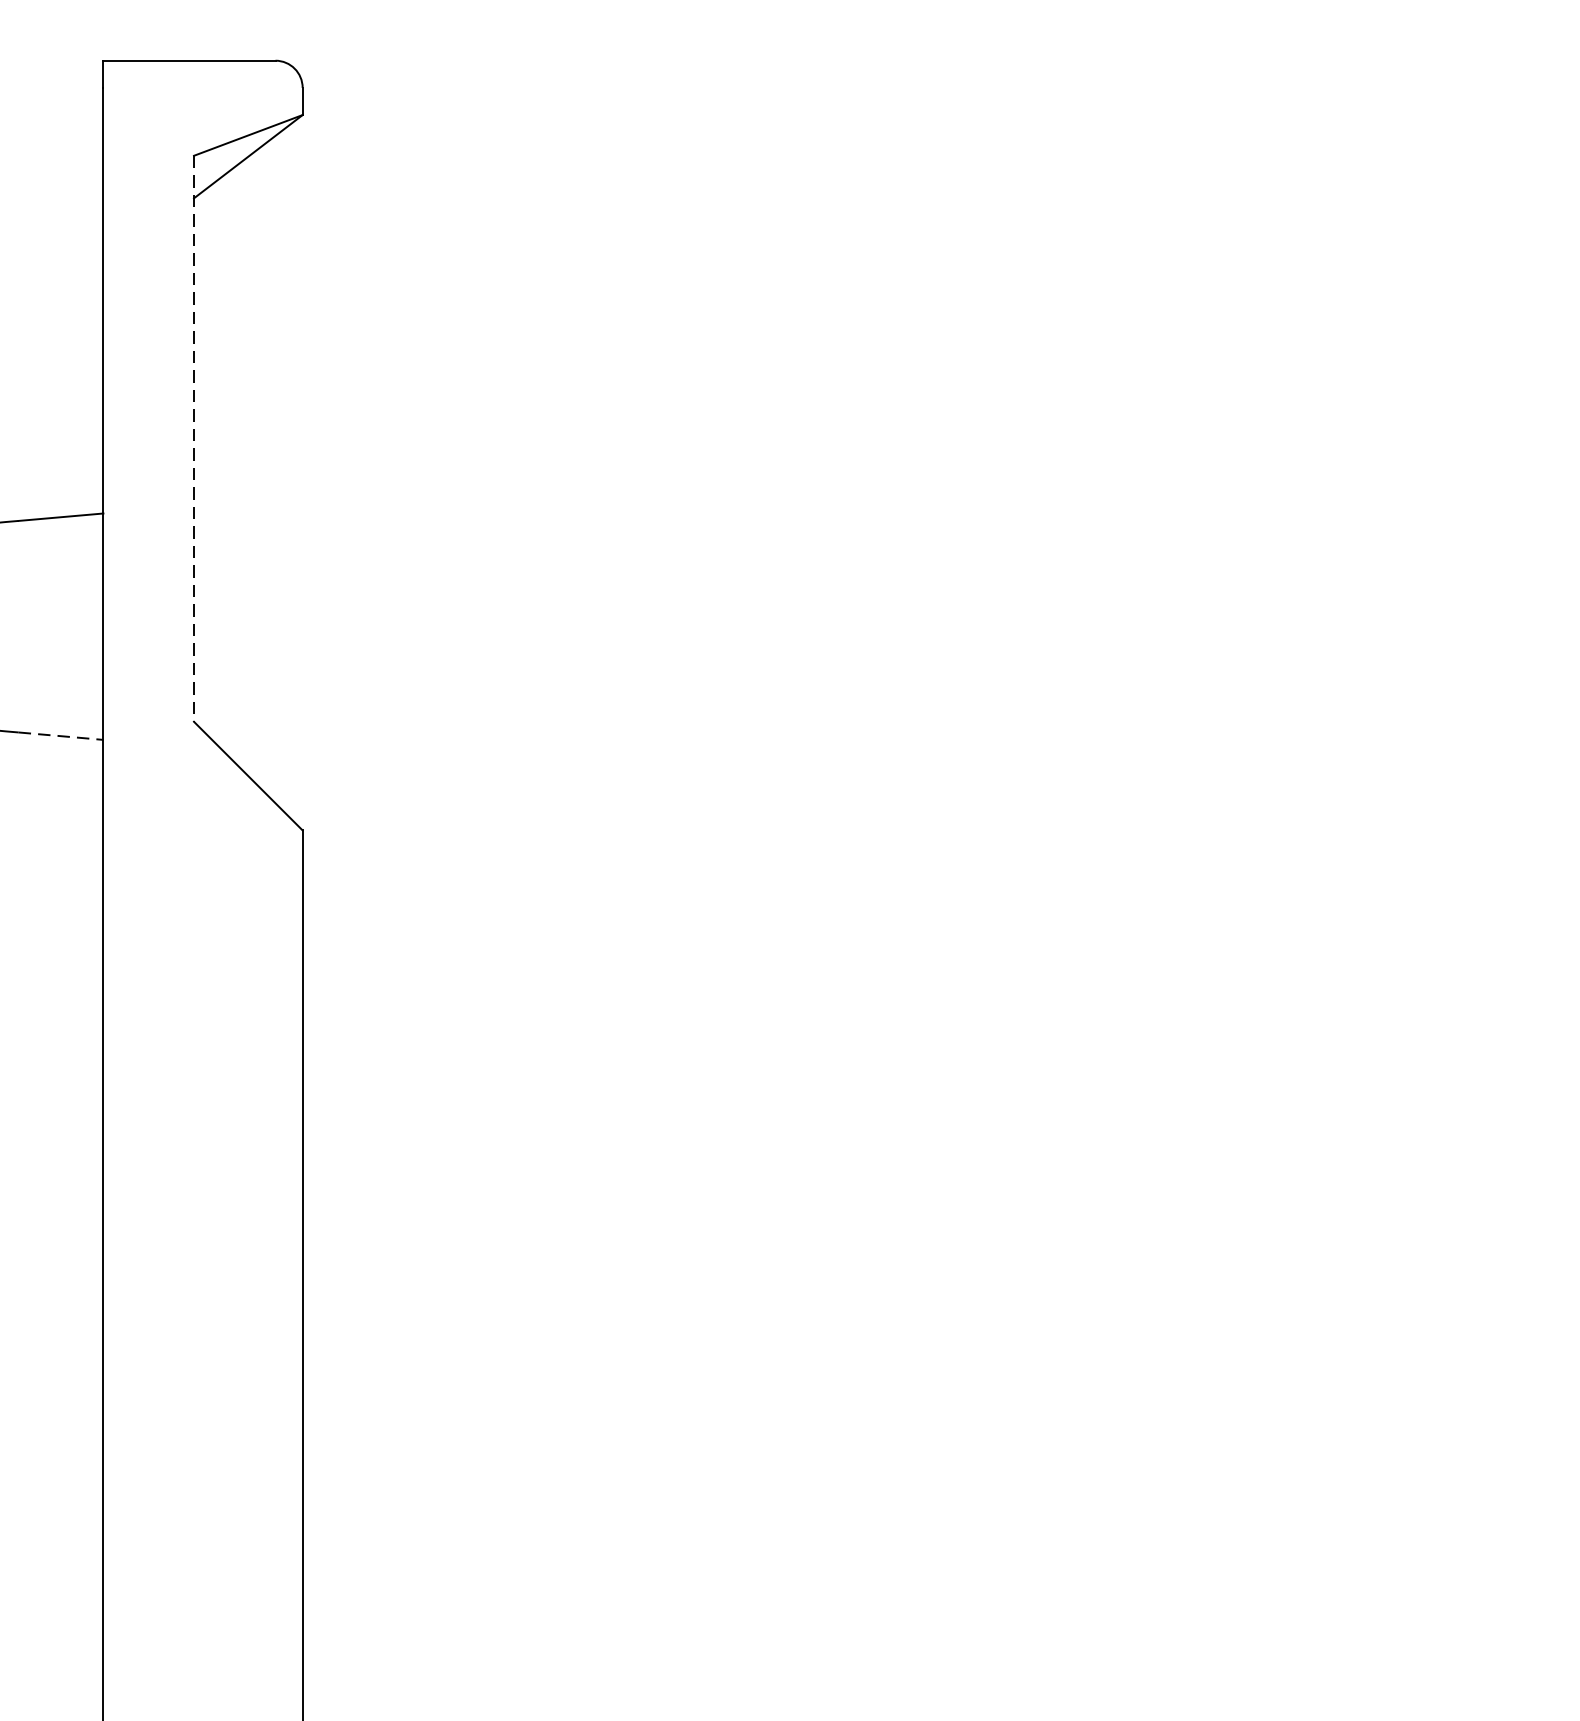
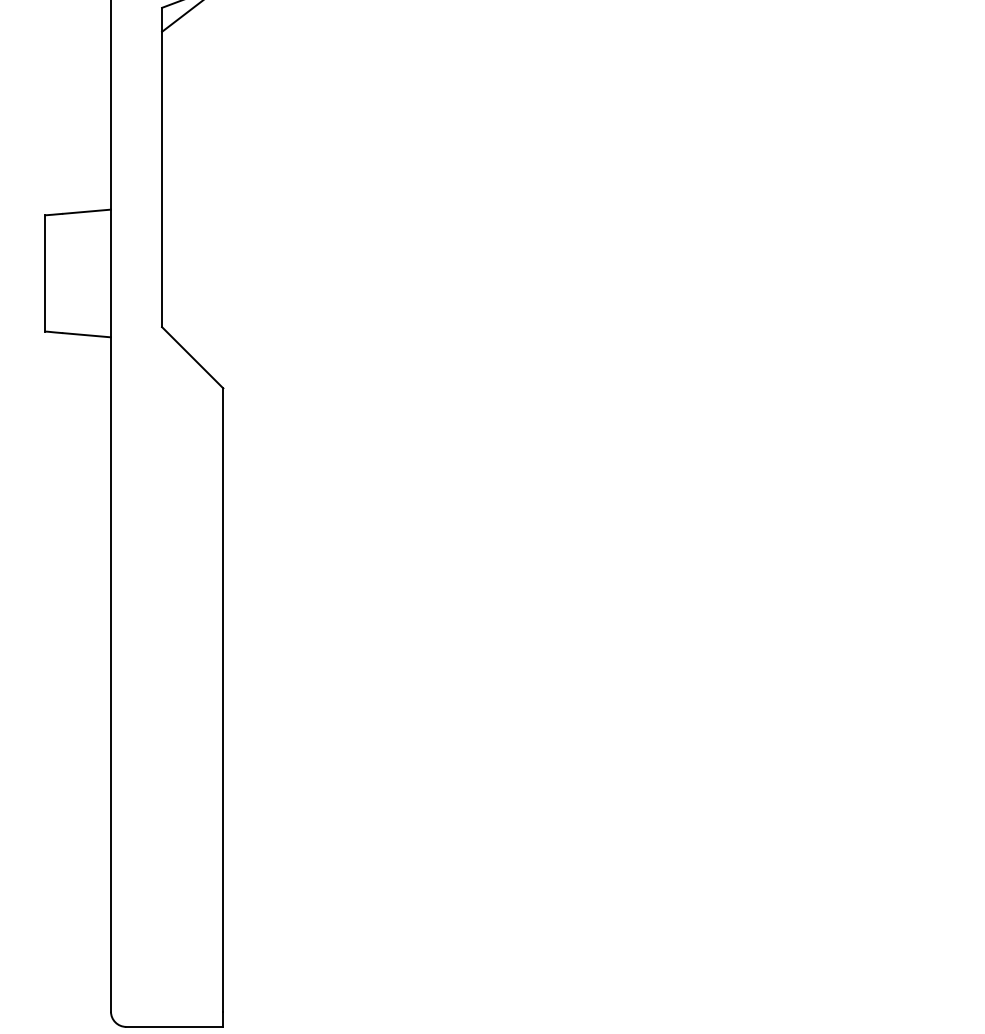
line: (194, 438) -> (162, 167), dashed -> solid
line: (61, 736) -> (87, 335), dashed -> solid

